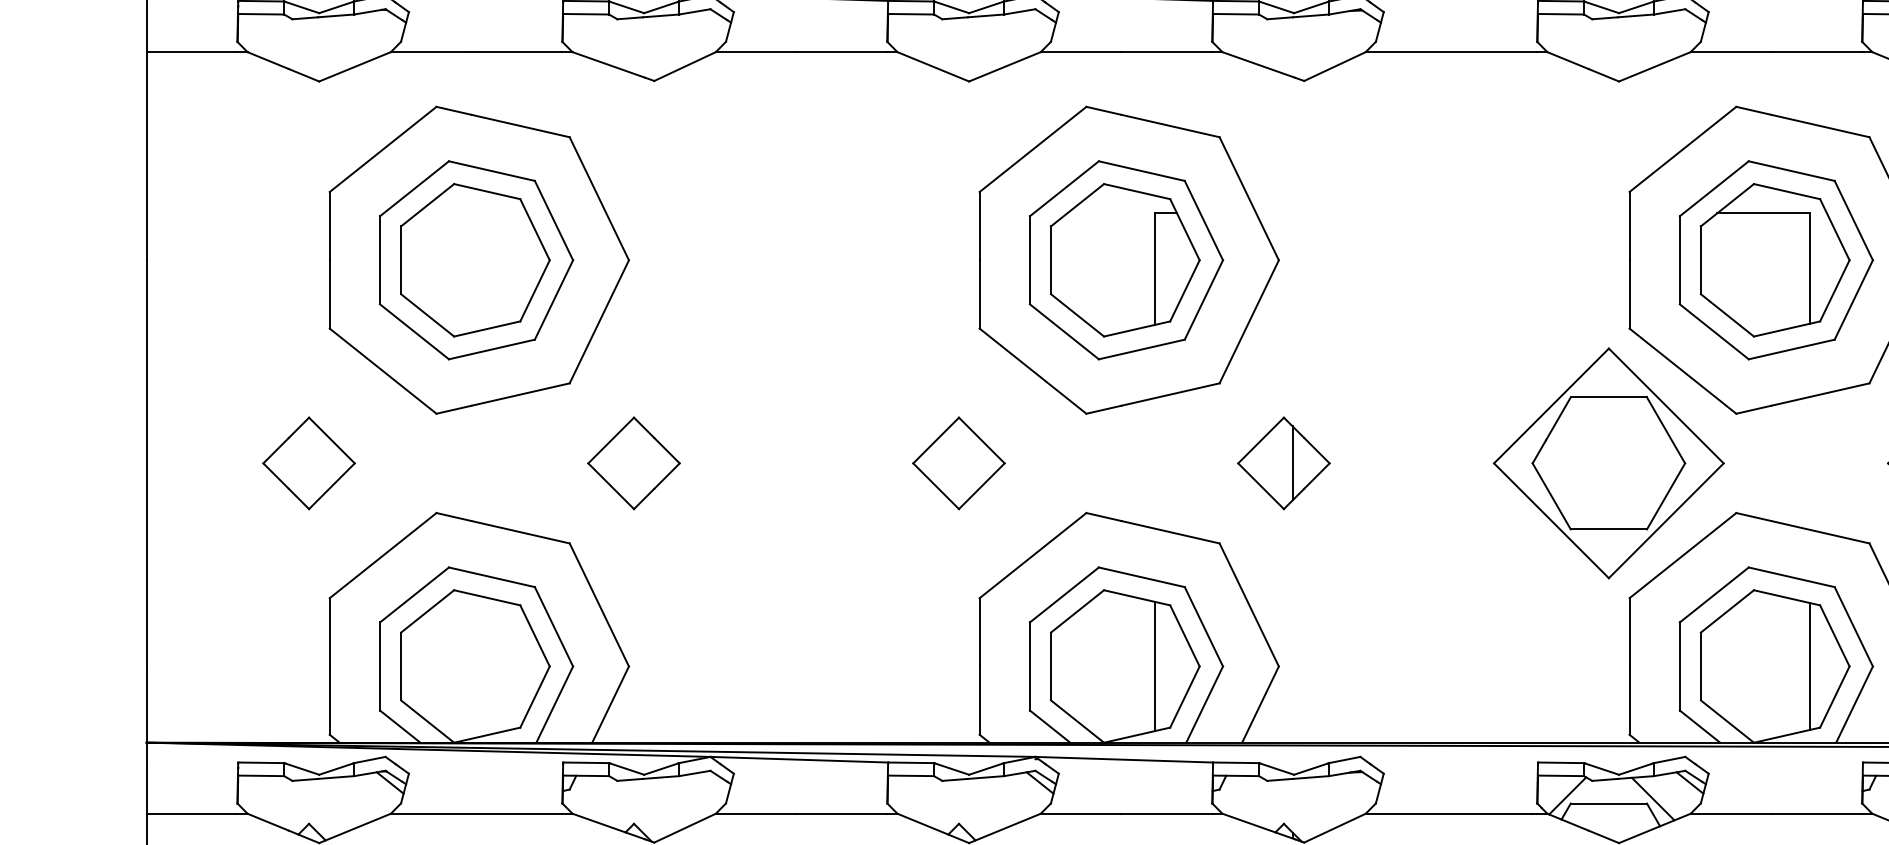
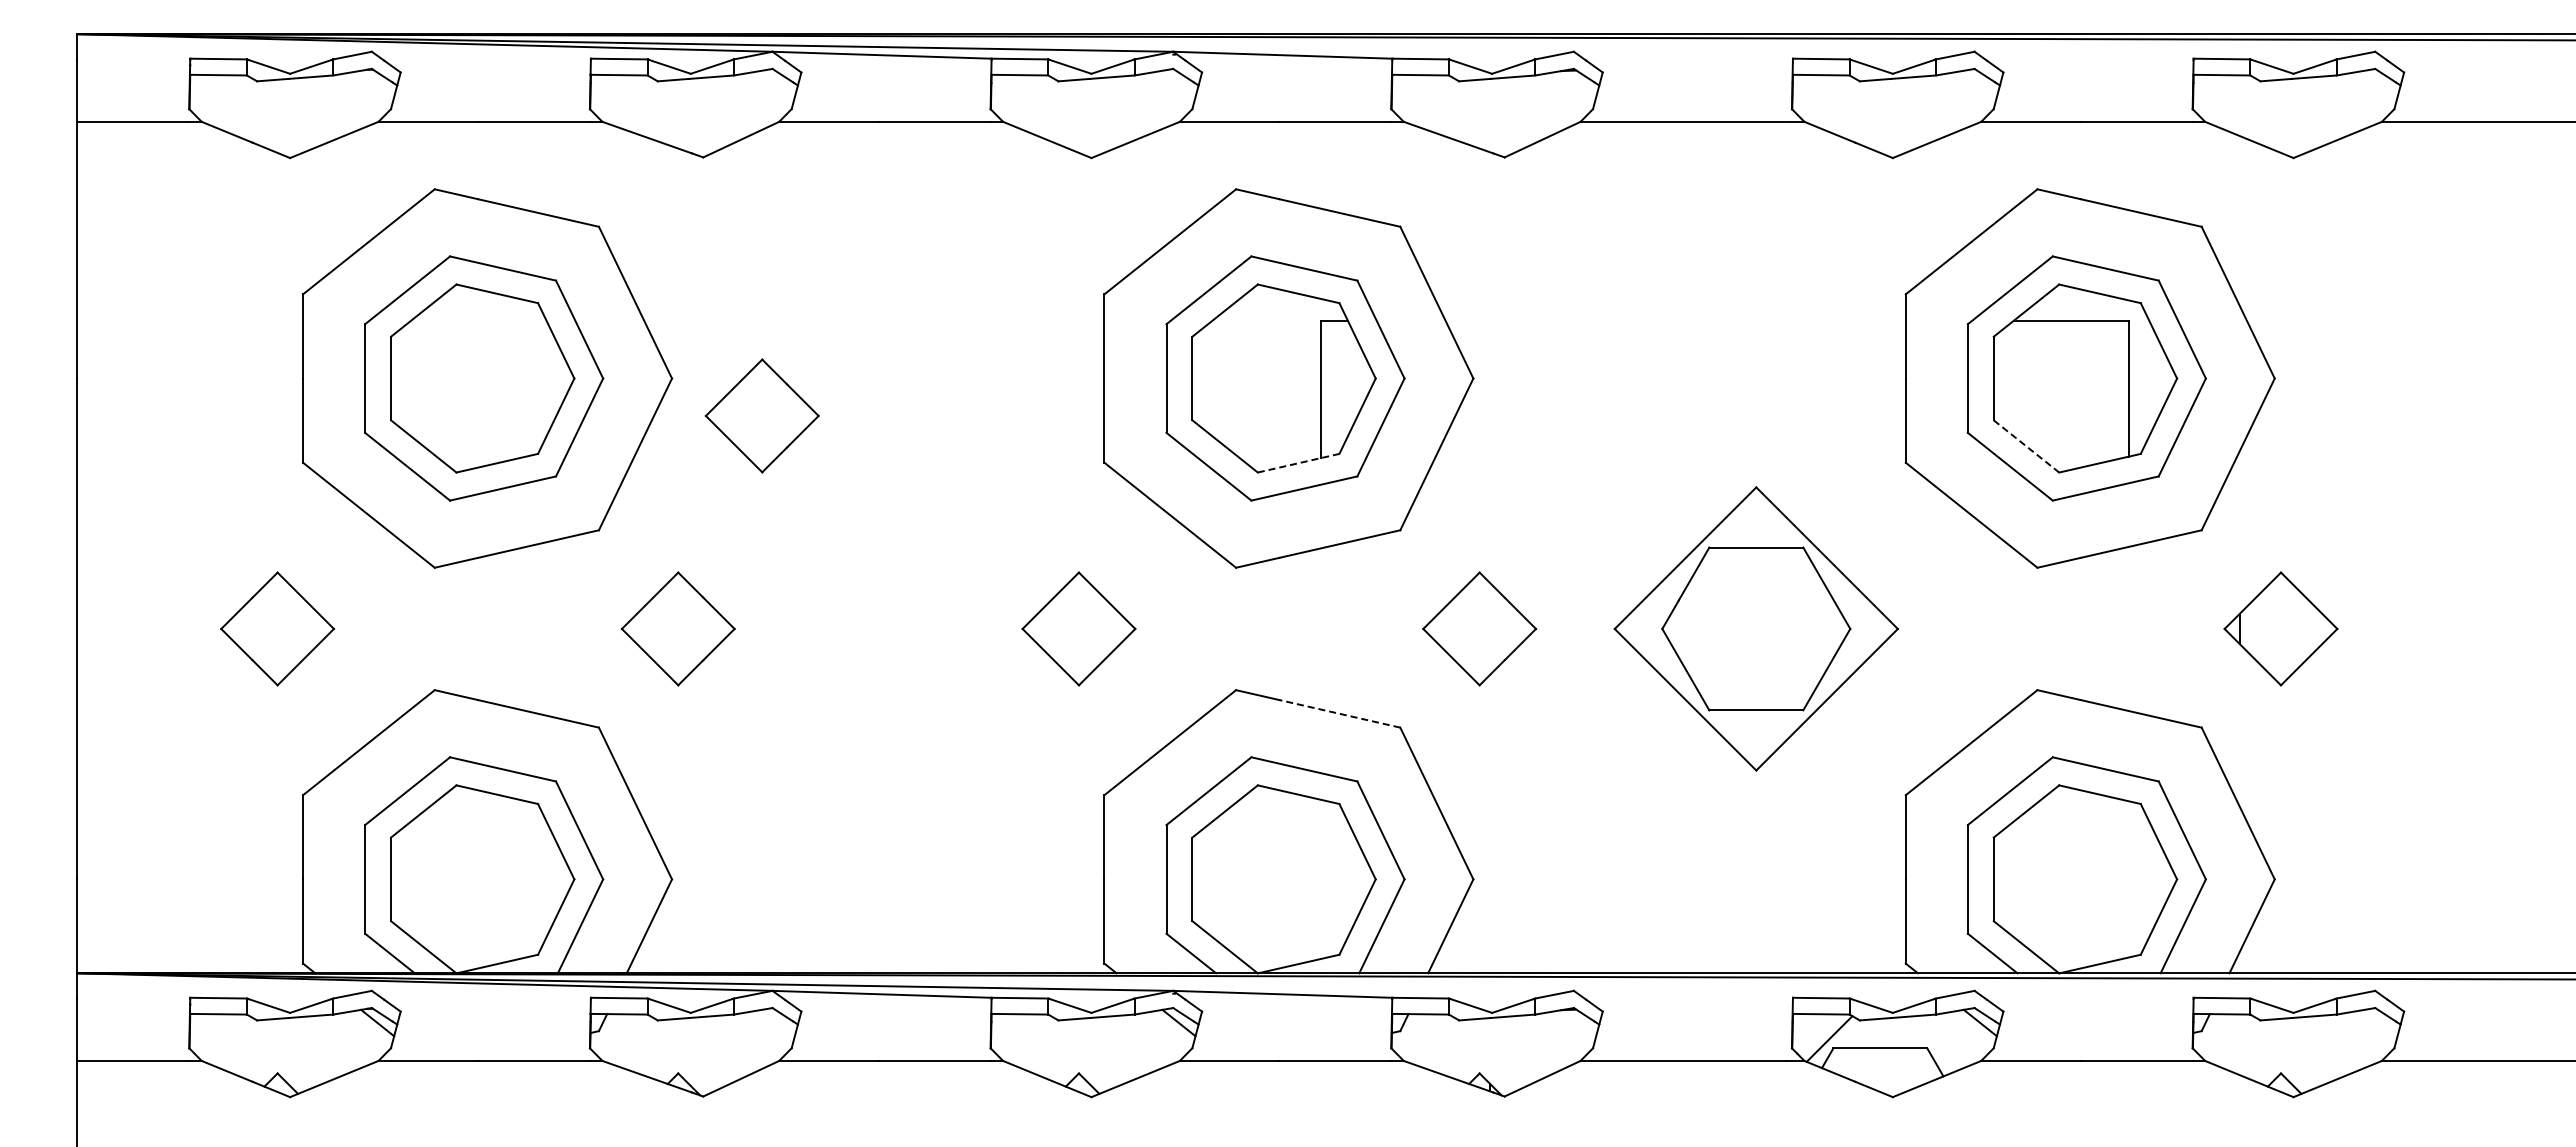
part: (701, 290) -> (761, 415), added
line: (1727, 315) -> (2026, 446), solid -> dashed
line: (1137, 329) -> (1298, 463), solid -> dashed
line: (1292, 463) -> (1490, 628), removed
part: (1608, 463) -> (1755, 628), moved
line: (1170, 531) -> (1339, 713), solid -> dashed
line: (1155, 665) -> (1321, 878), removed
line: (1810, 666) -> (2128, 879), removed
line: (1652, 798) -> (1934, 1042), removed

